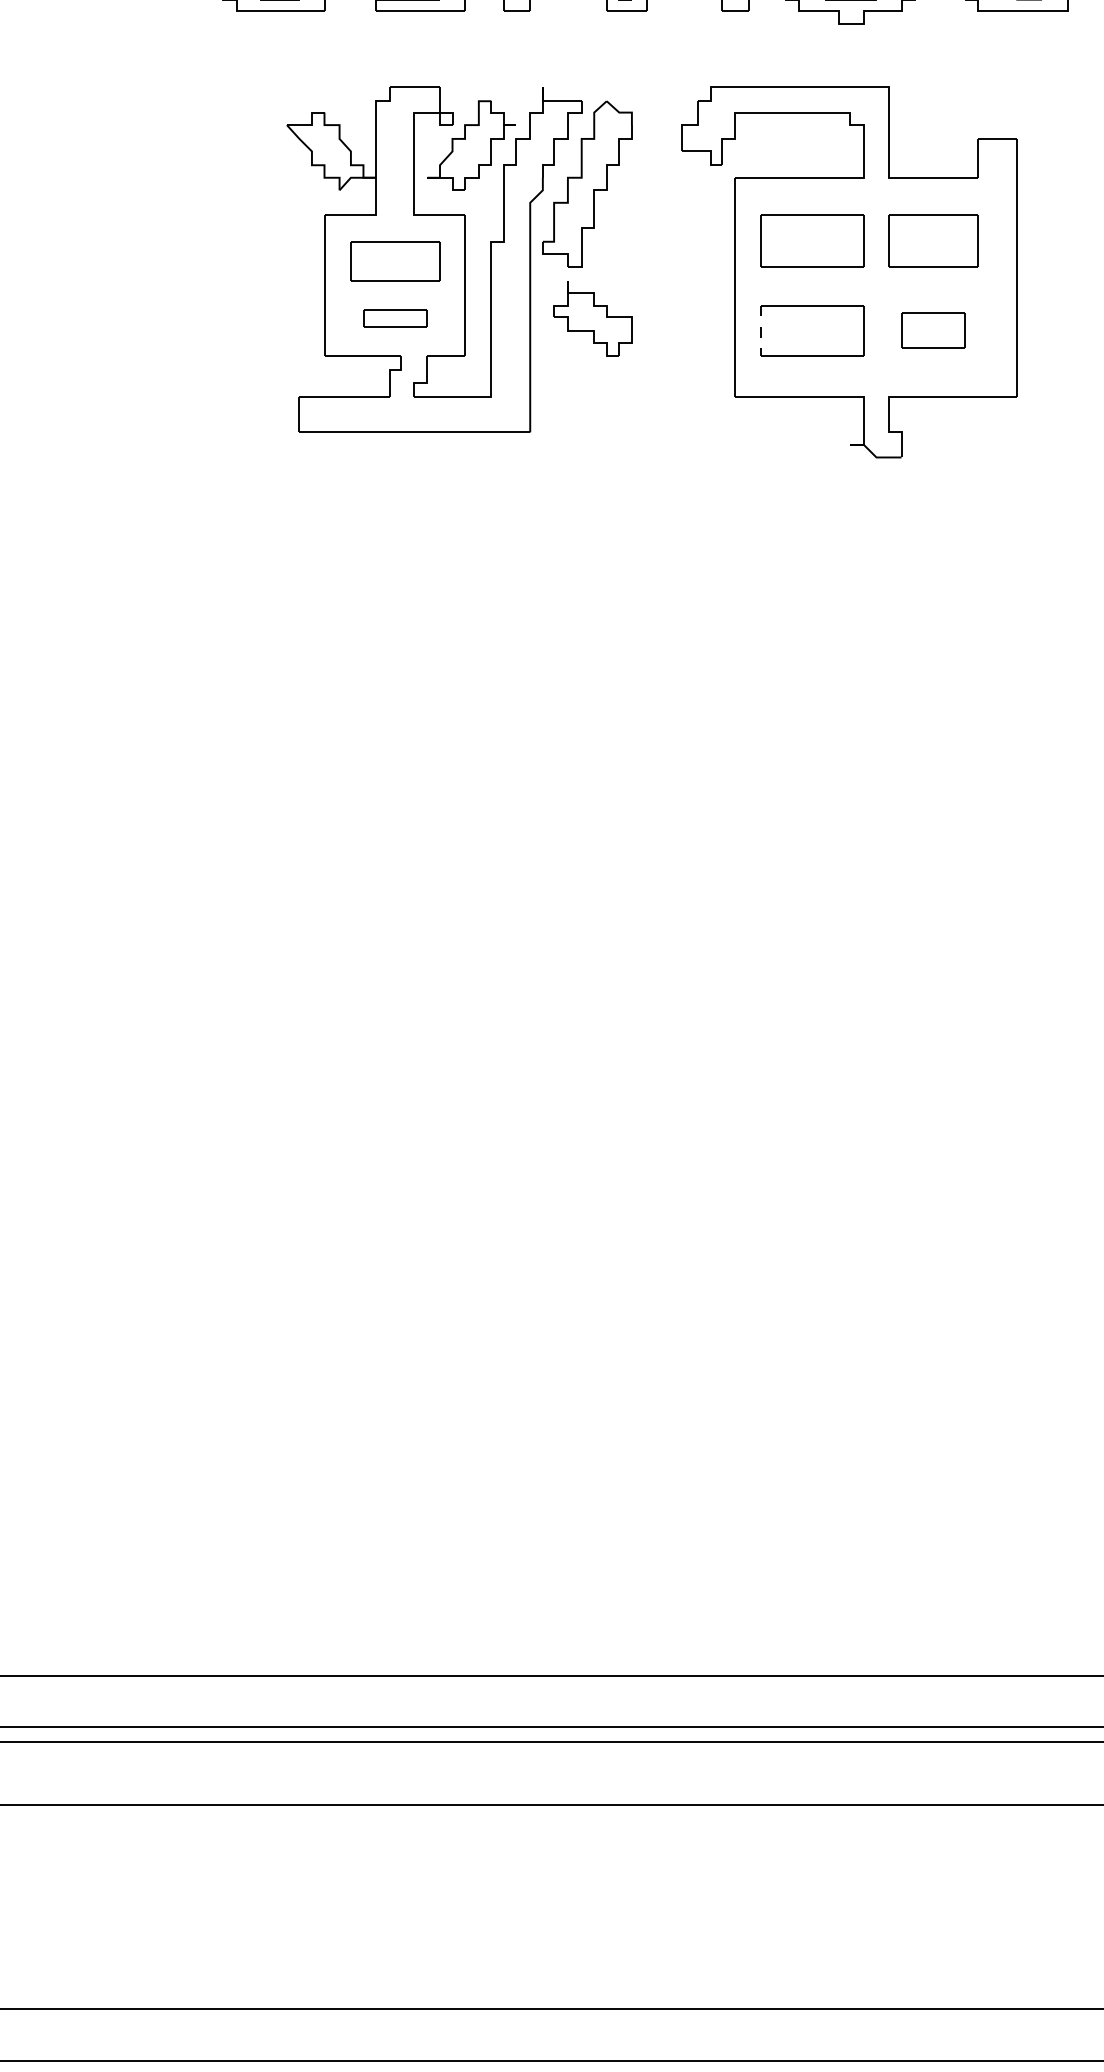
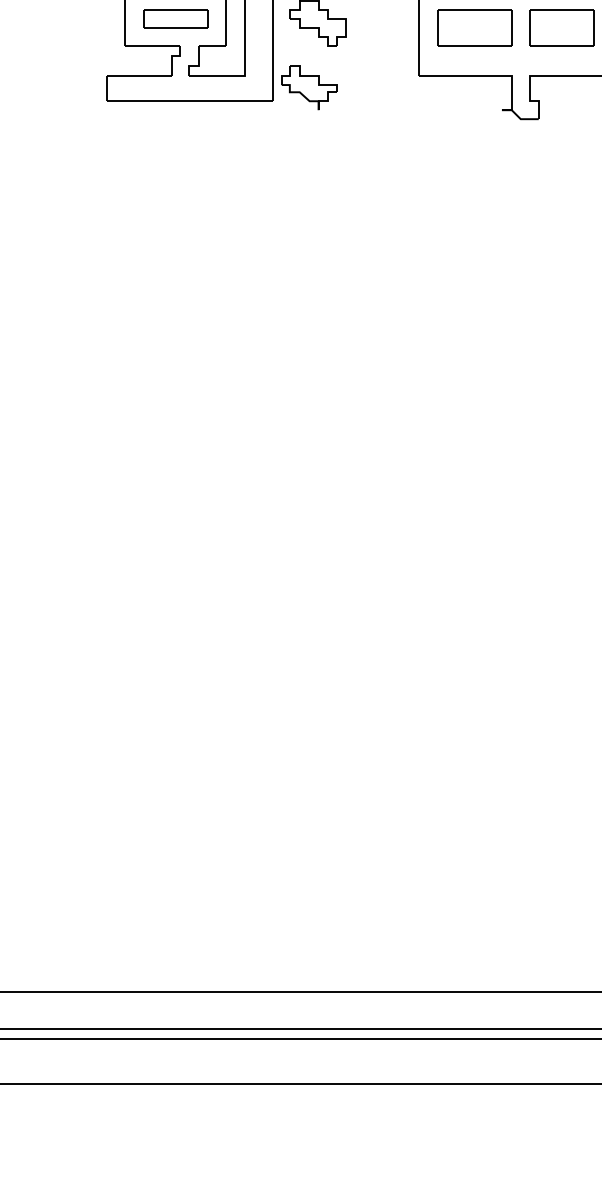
part: (395, 318) -> (176, 19), size x1.43
part: (933, 330) -> (561, 28), size x1.43
line: (761, 331) -> (438, 28), dashed -> solid
part: (580, 413) -> (308, 87), added

